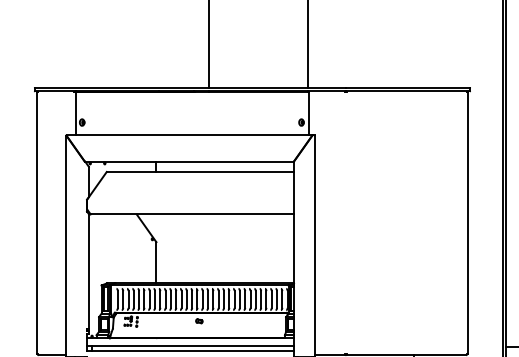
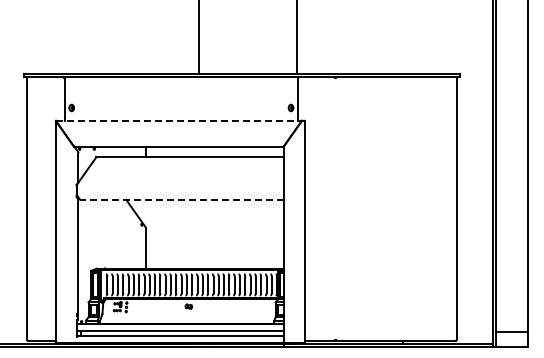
line: (190, 135) -> (179, 120), solid -> dashed
line: (192, 214) -> (181, 199), solid -> dashed

